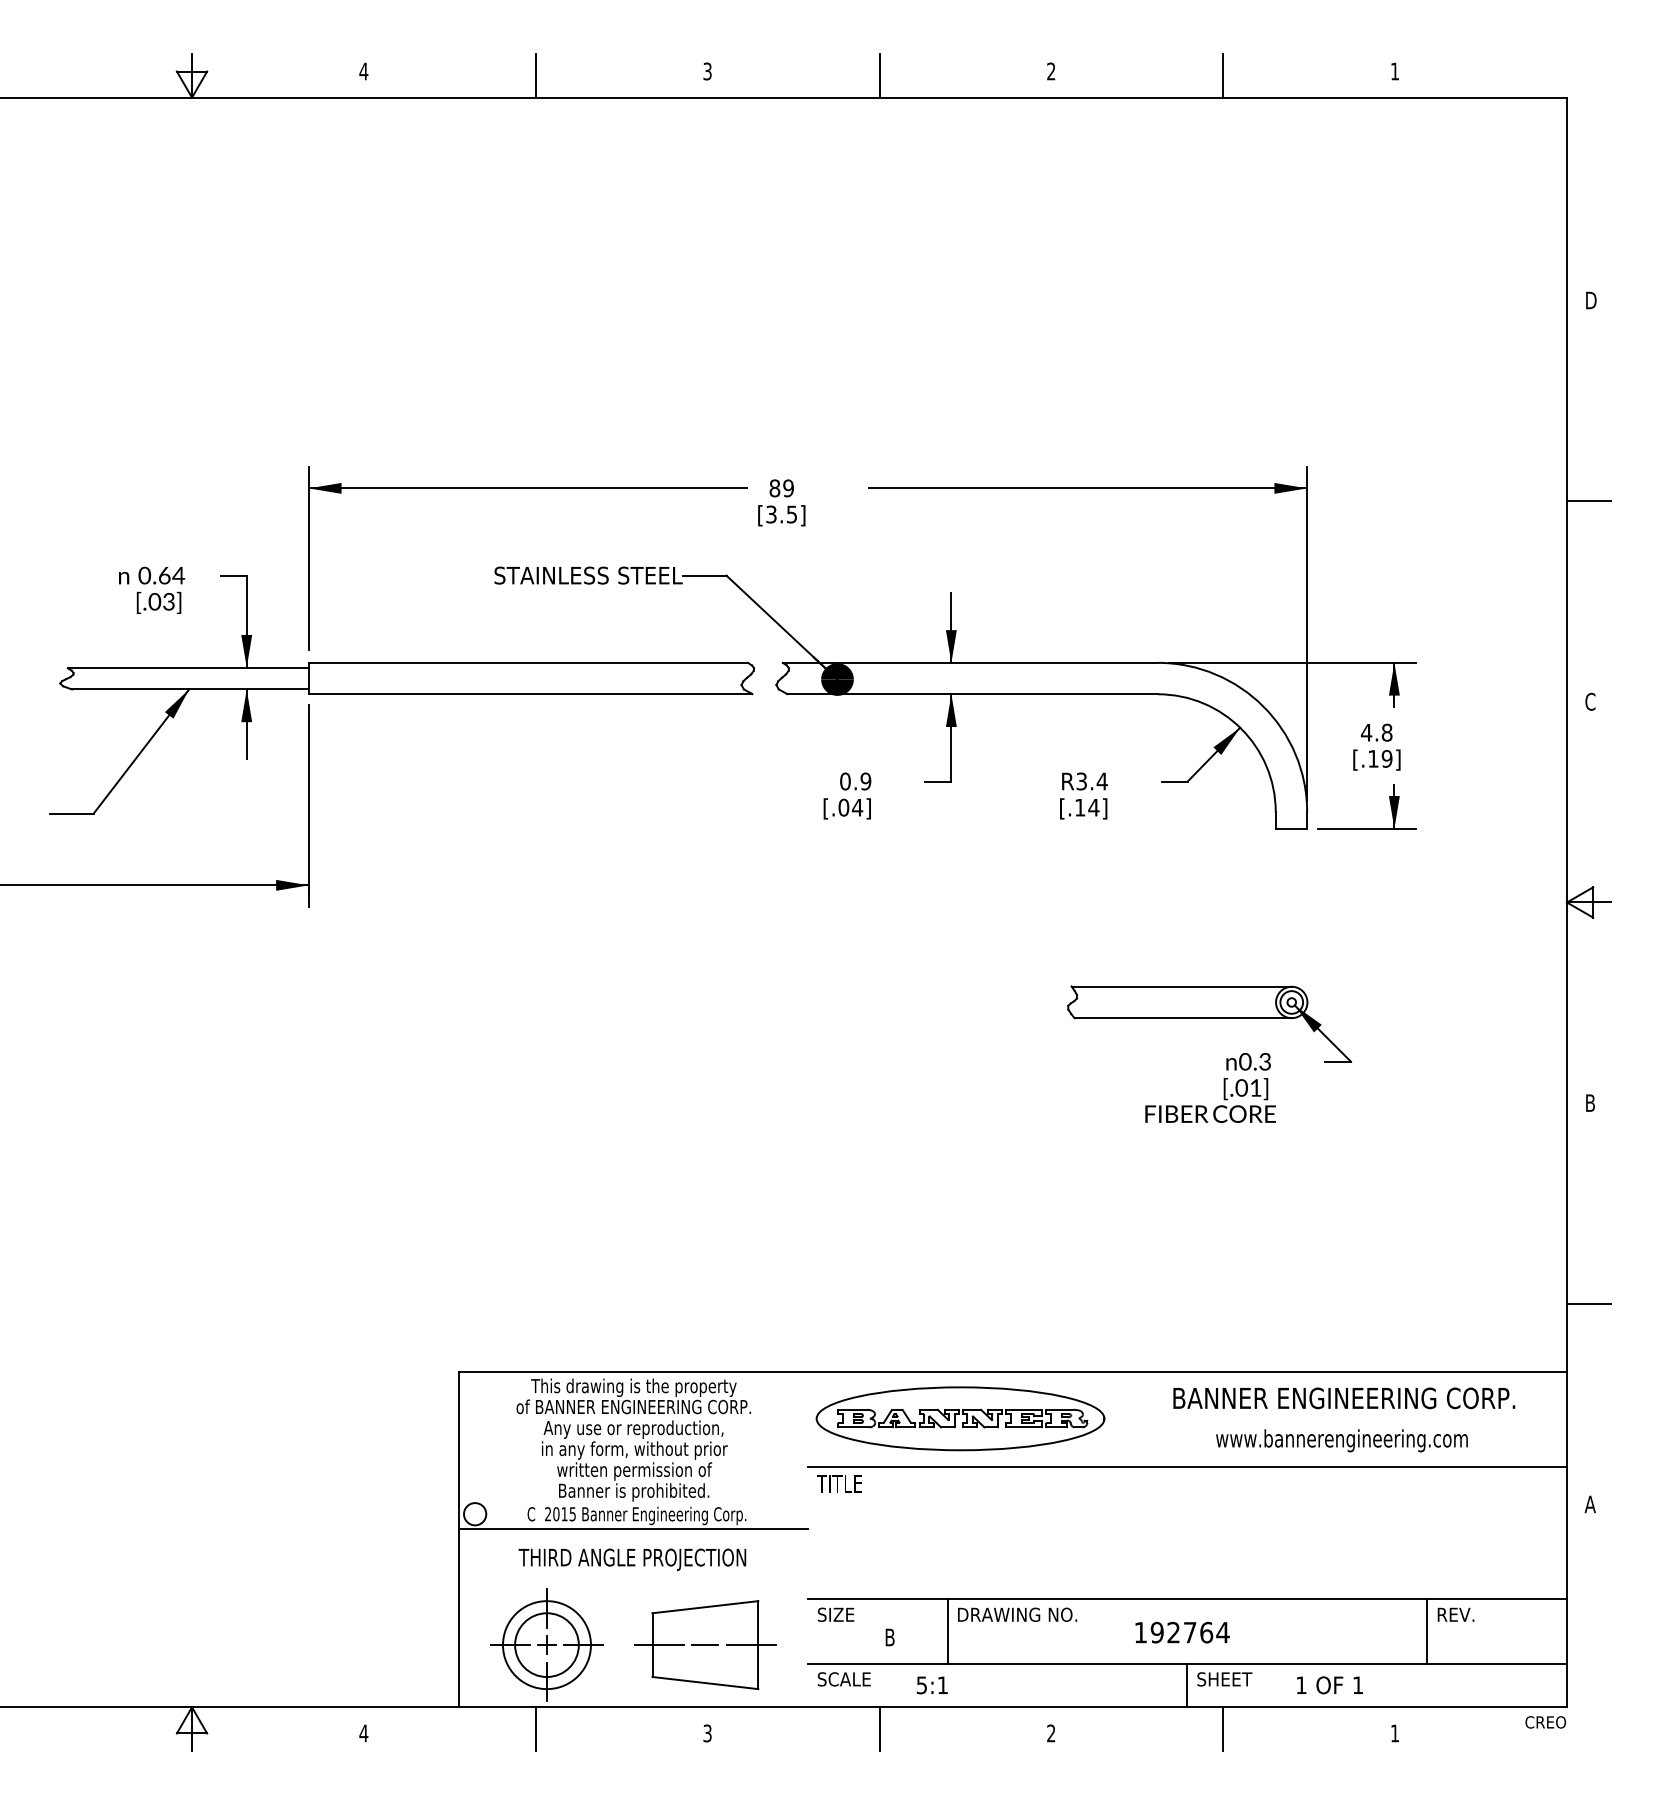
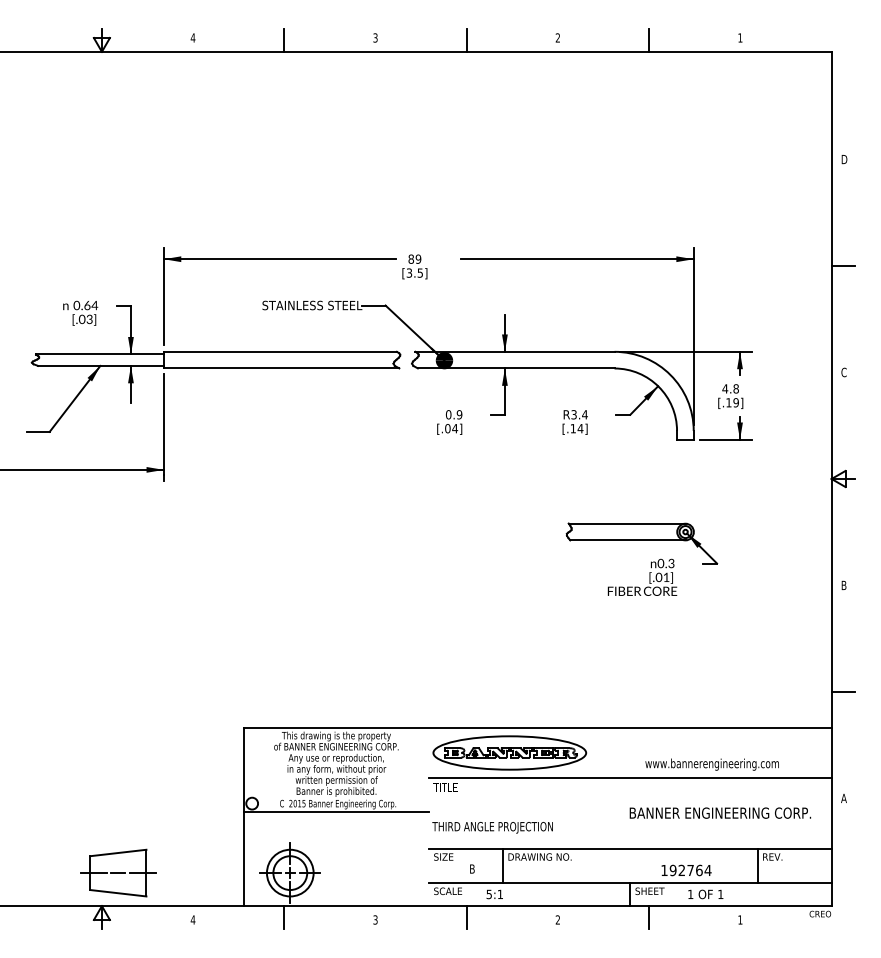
text: (1344, 1397) -> (720, 812), moved
text: (632, 1559) -> (492, 827), moved
text: (1182, 1632) -> (686, 870), moved
part: (705, 1643) -> (118, 872), moved

